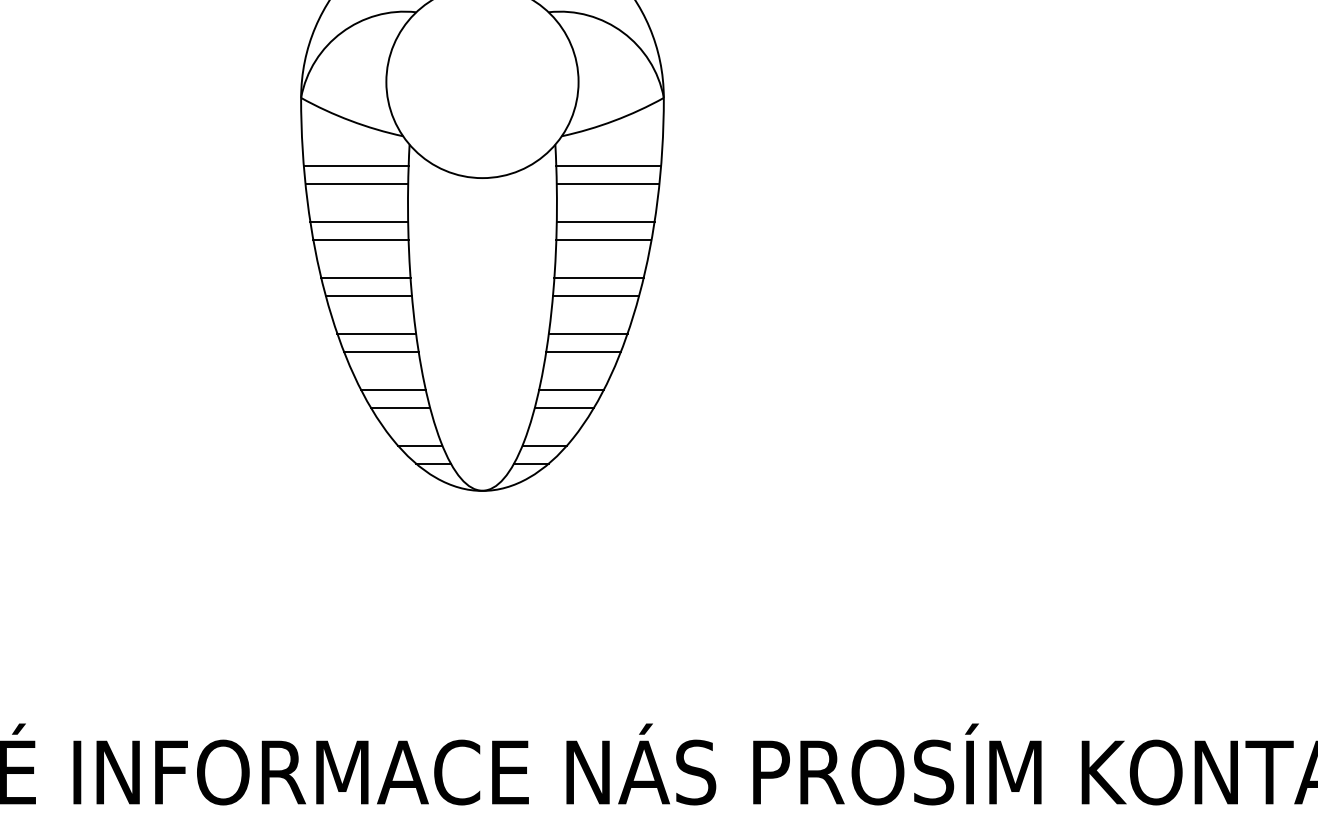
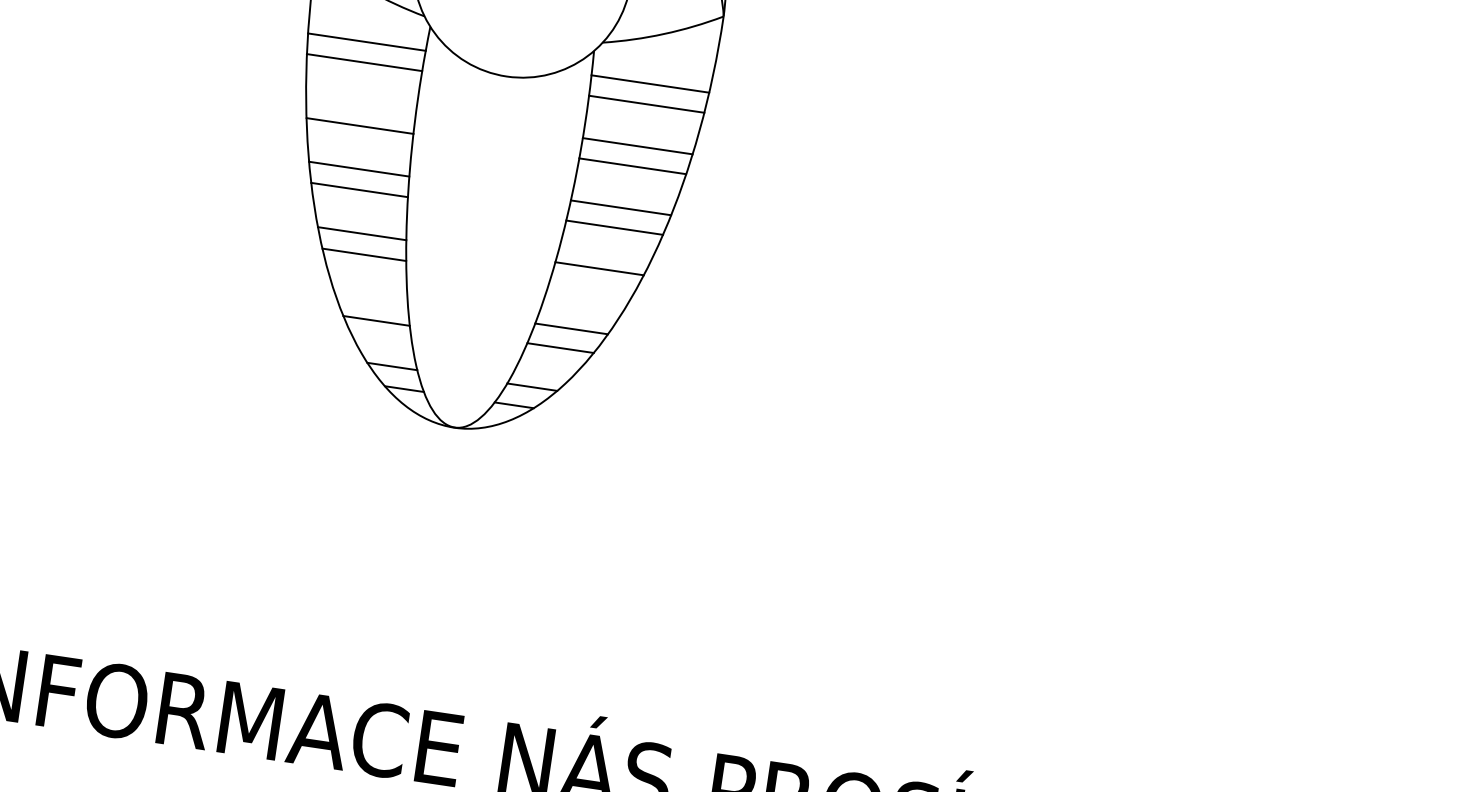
line: (359, 222) -> (361, 105), removed
line: (583, 351) -> (591, 287), removed
line: (392, 389) -> (370, 298), removed

